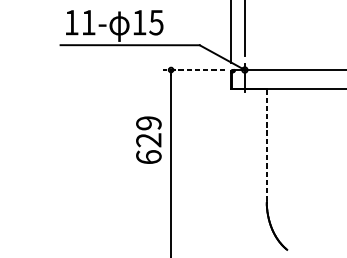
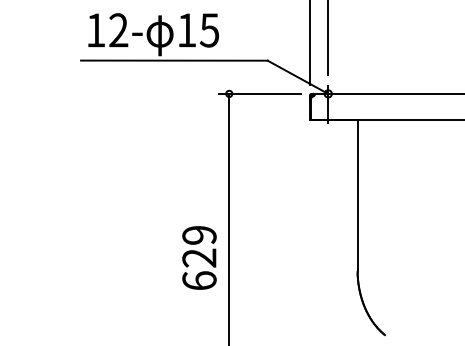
text: (88, 22) -> (118, 30), 11- -> 12-
line: (193, 69) -> (259, 93), dashed -> solid
text: (148, 139) -> (199, 257), moved
line: (266, 145) -> (357, 195), dashed -> solid

